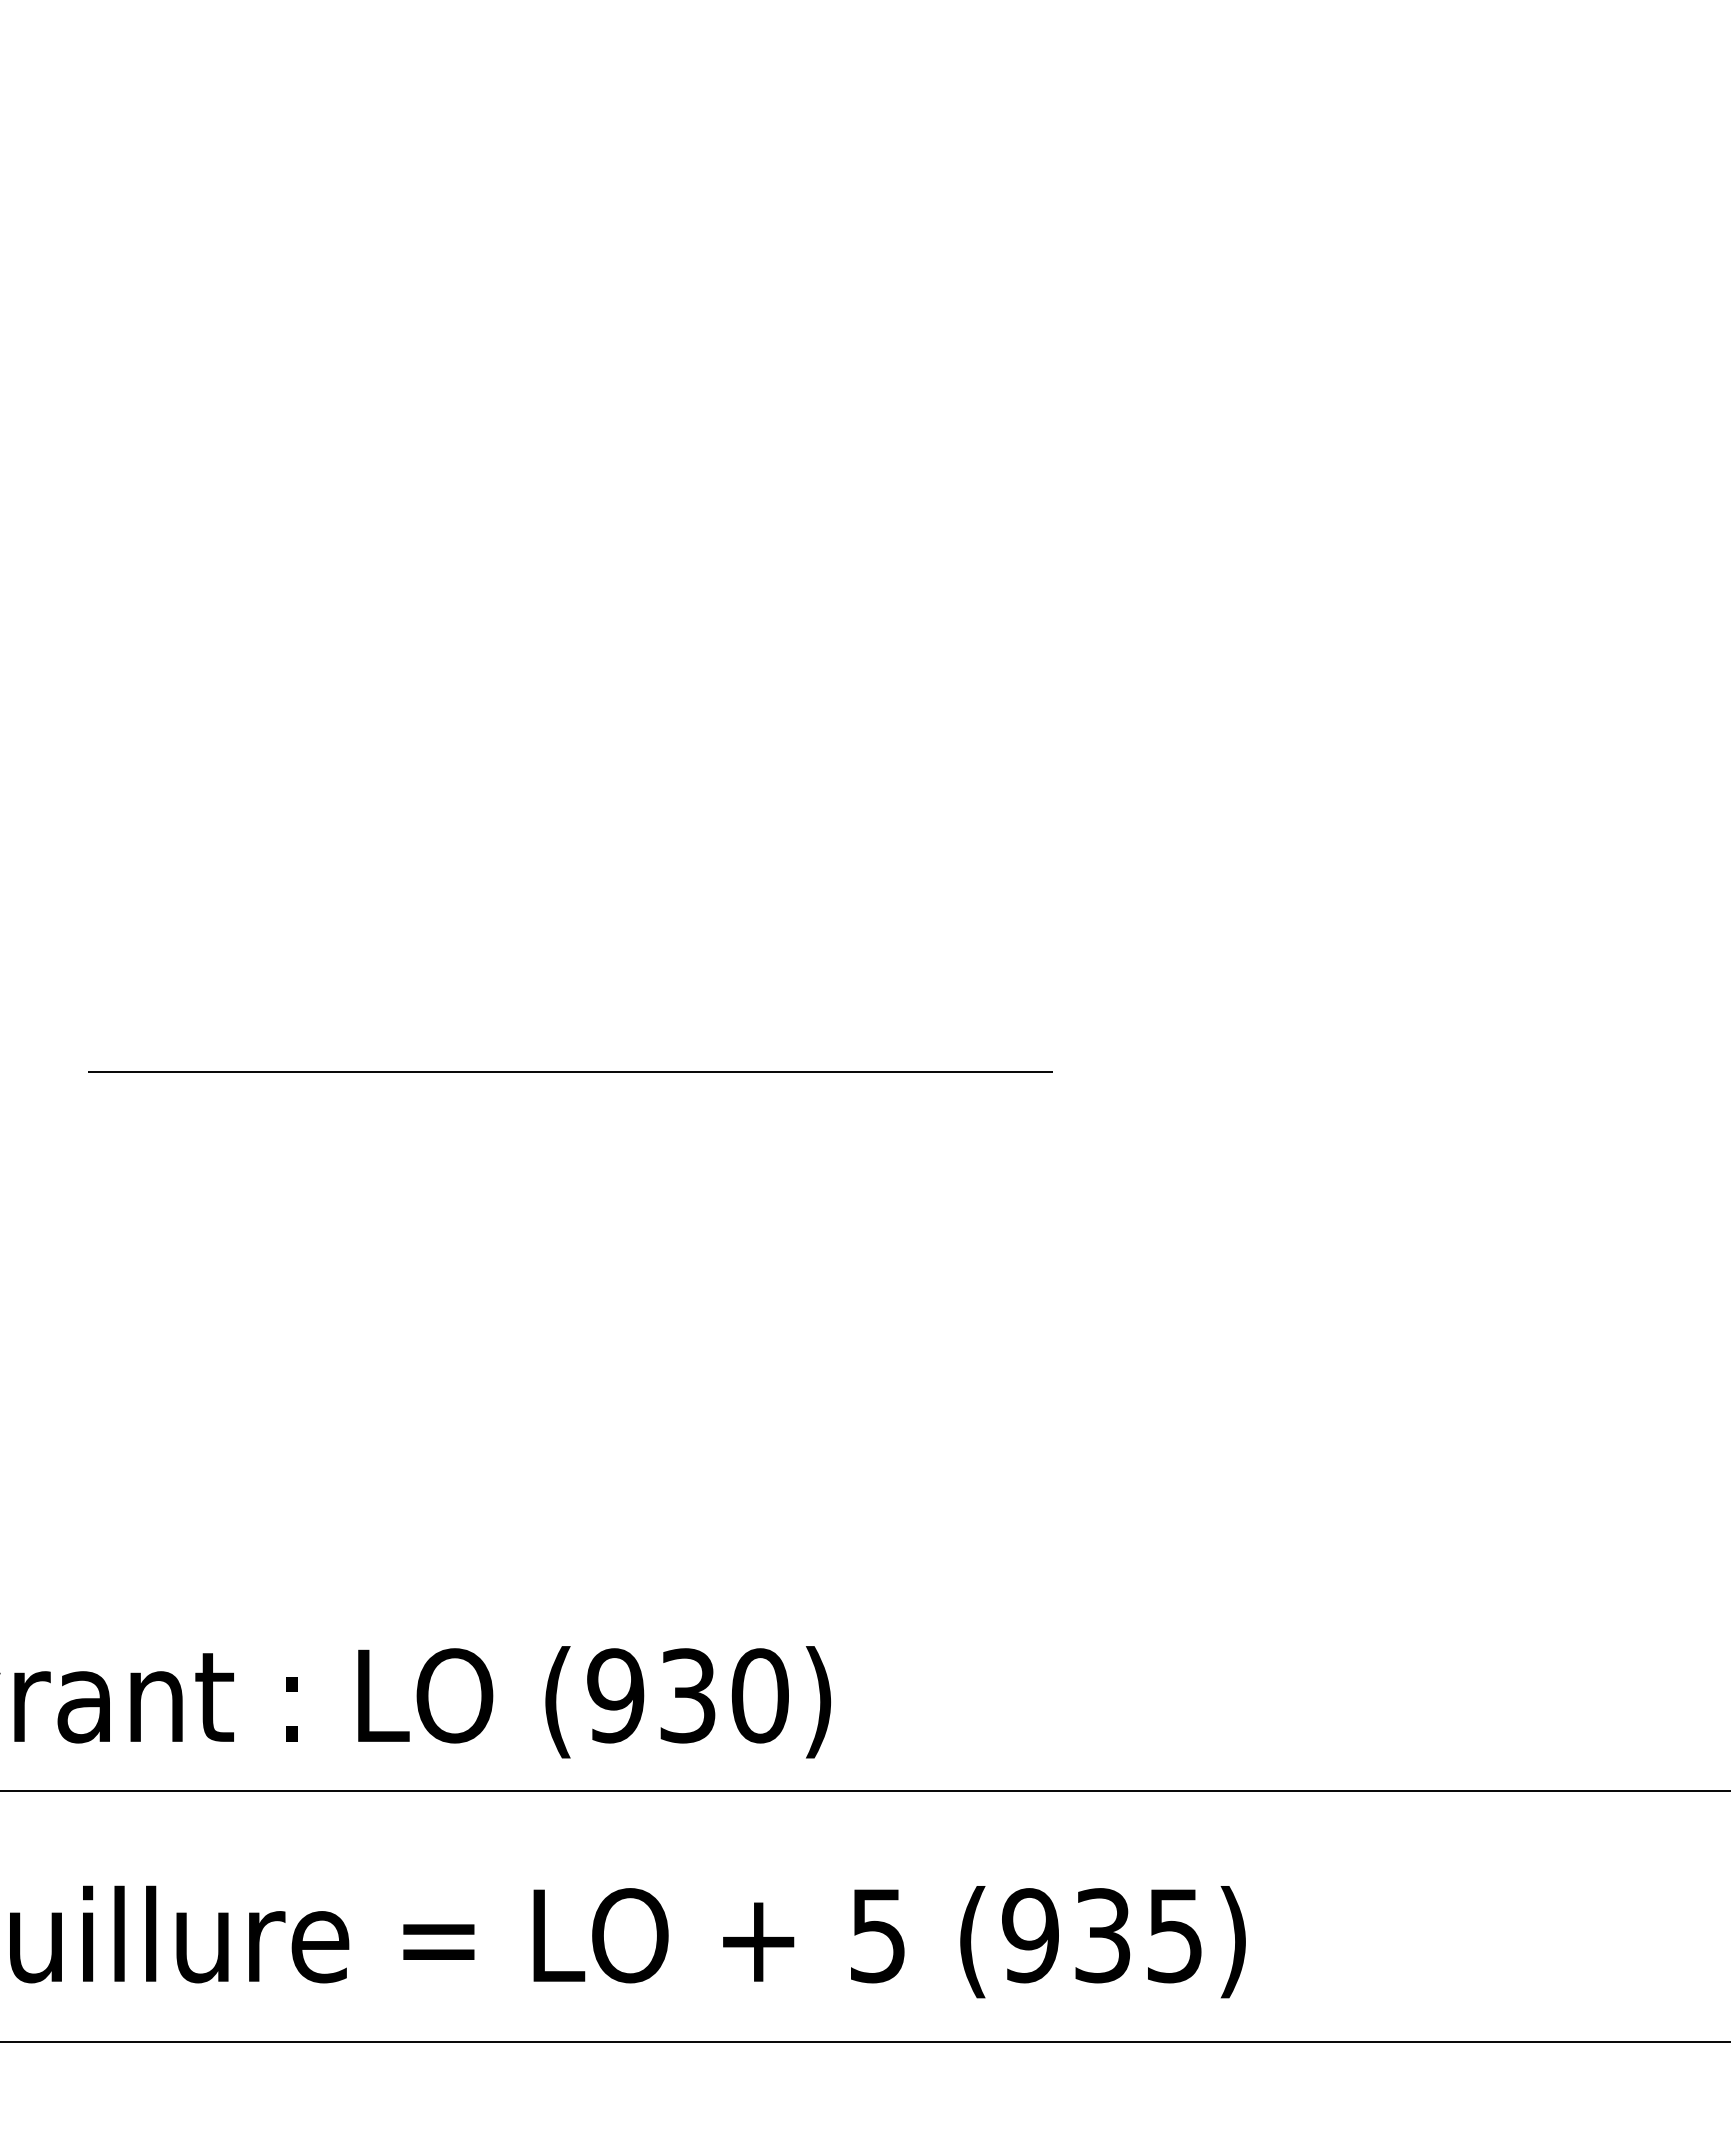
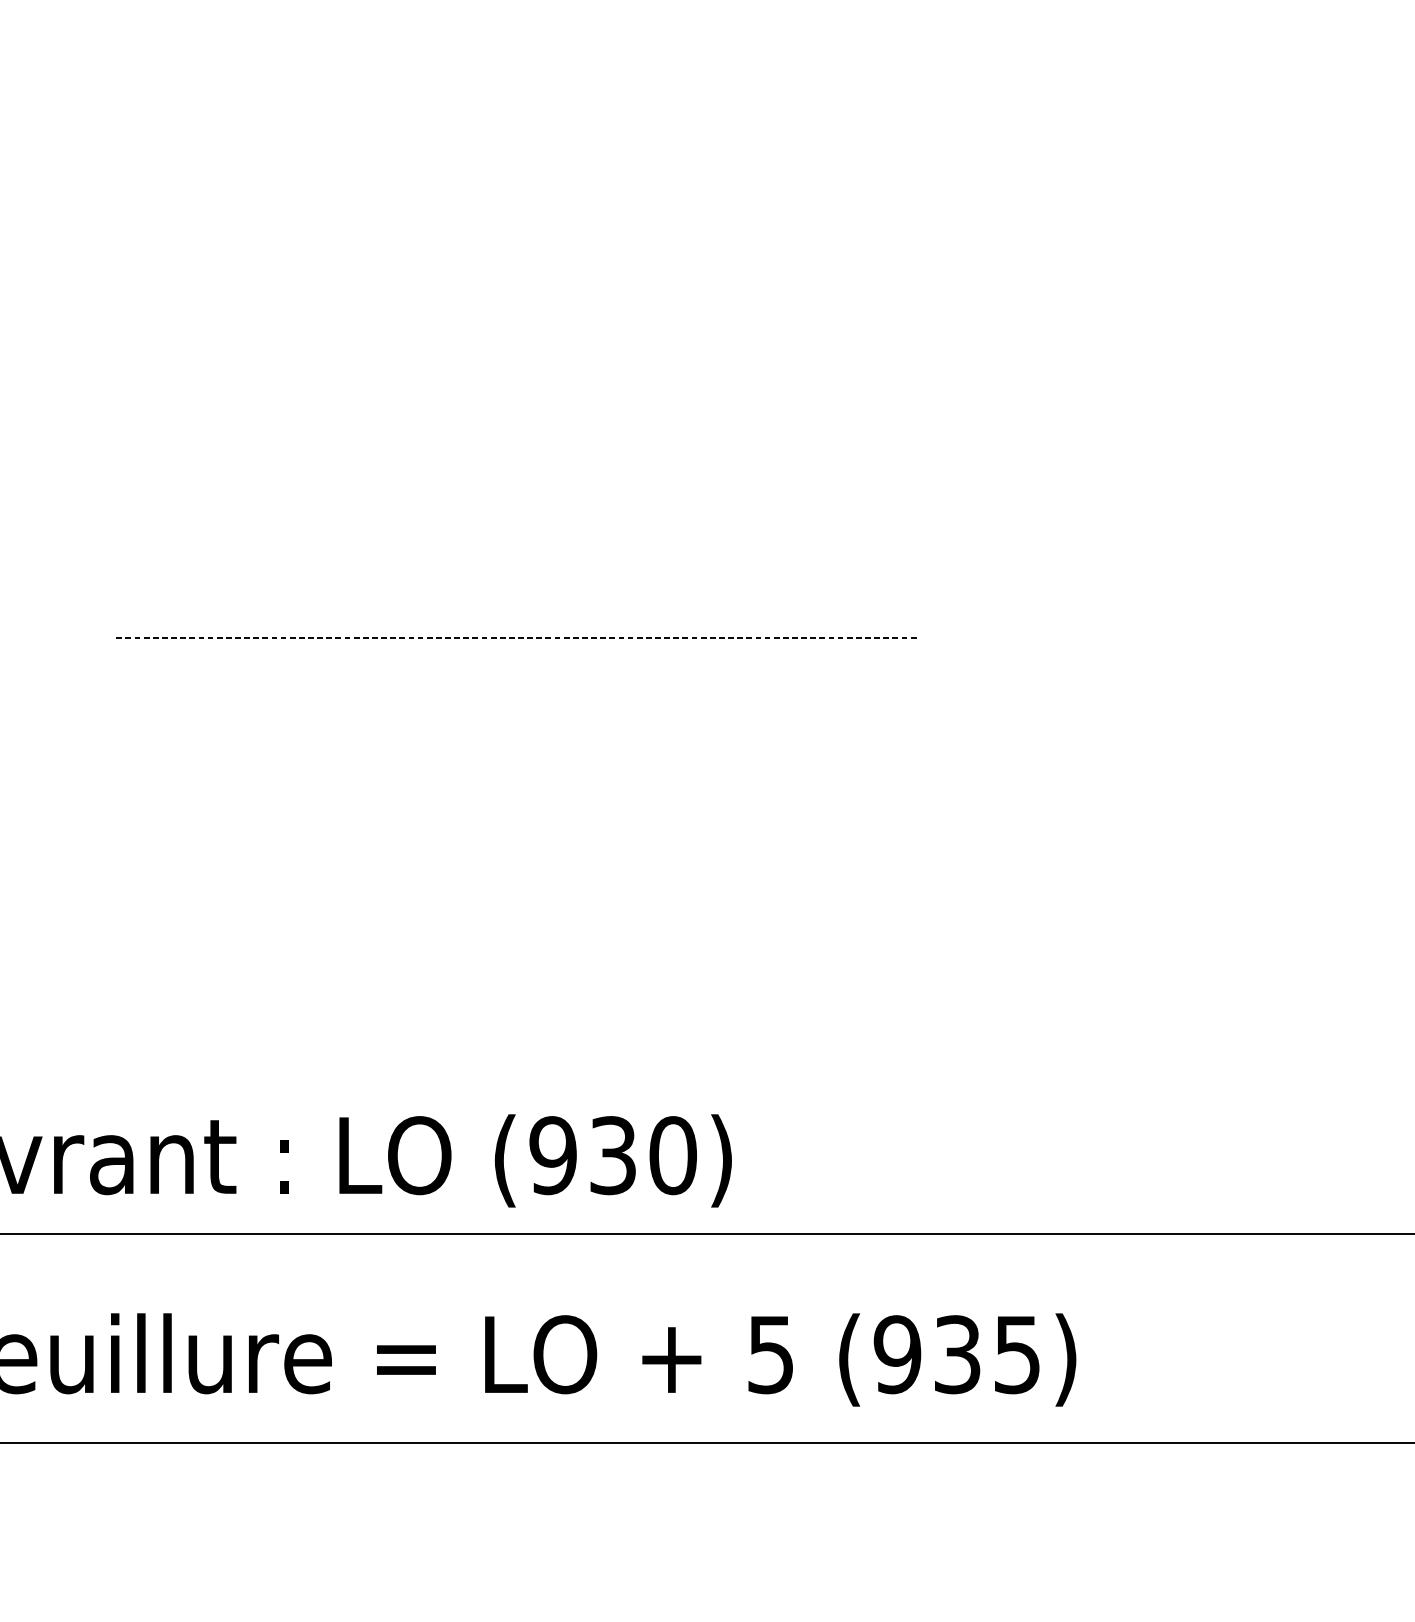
line: (570, 1071) -> (515, 637), solid -> dashed

